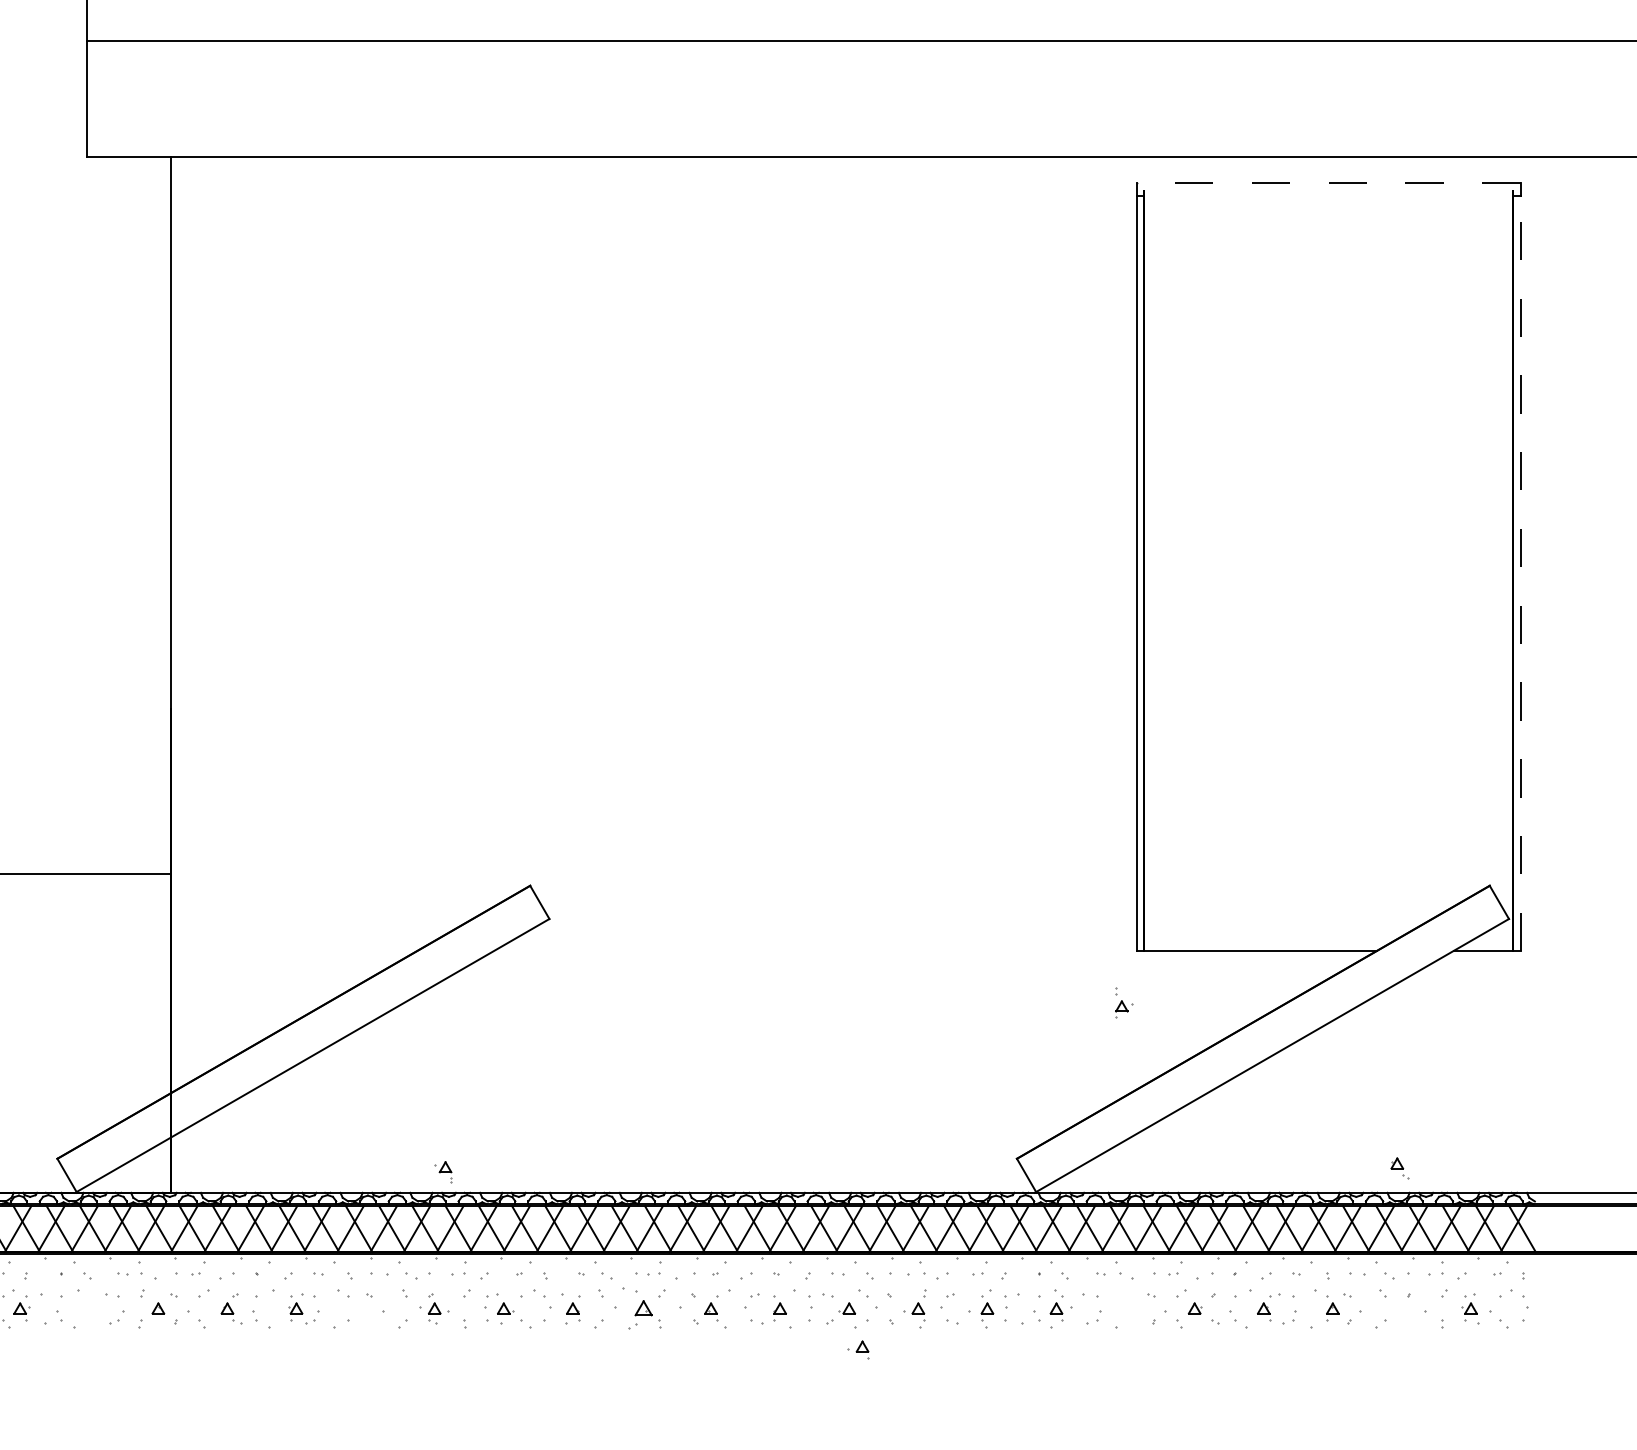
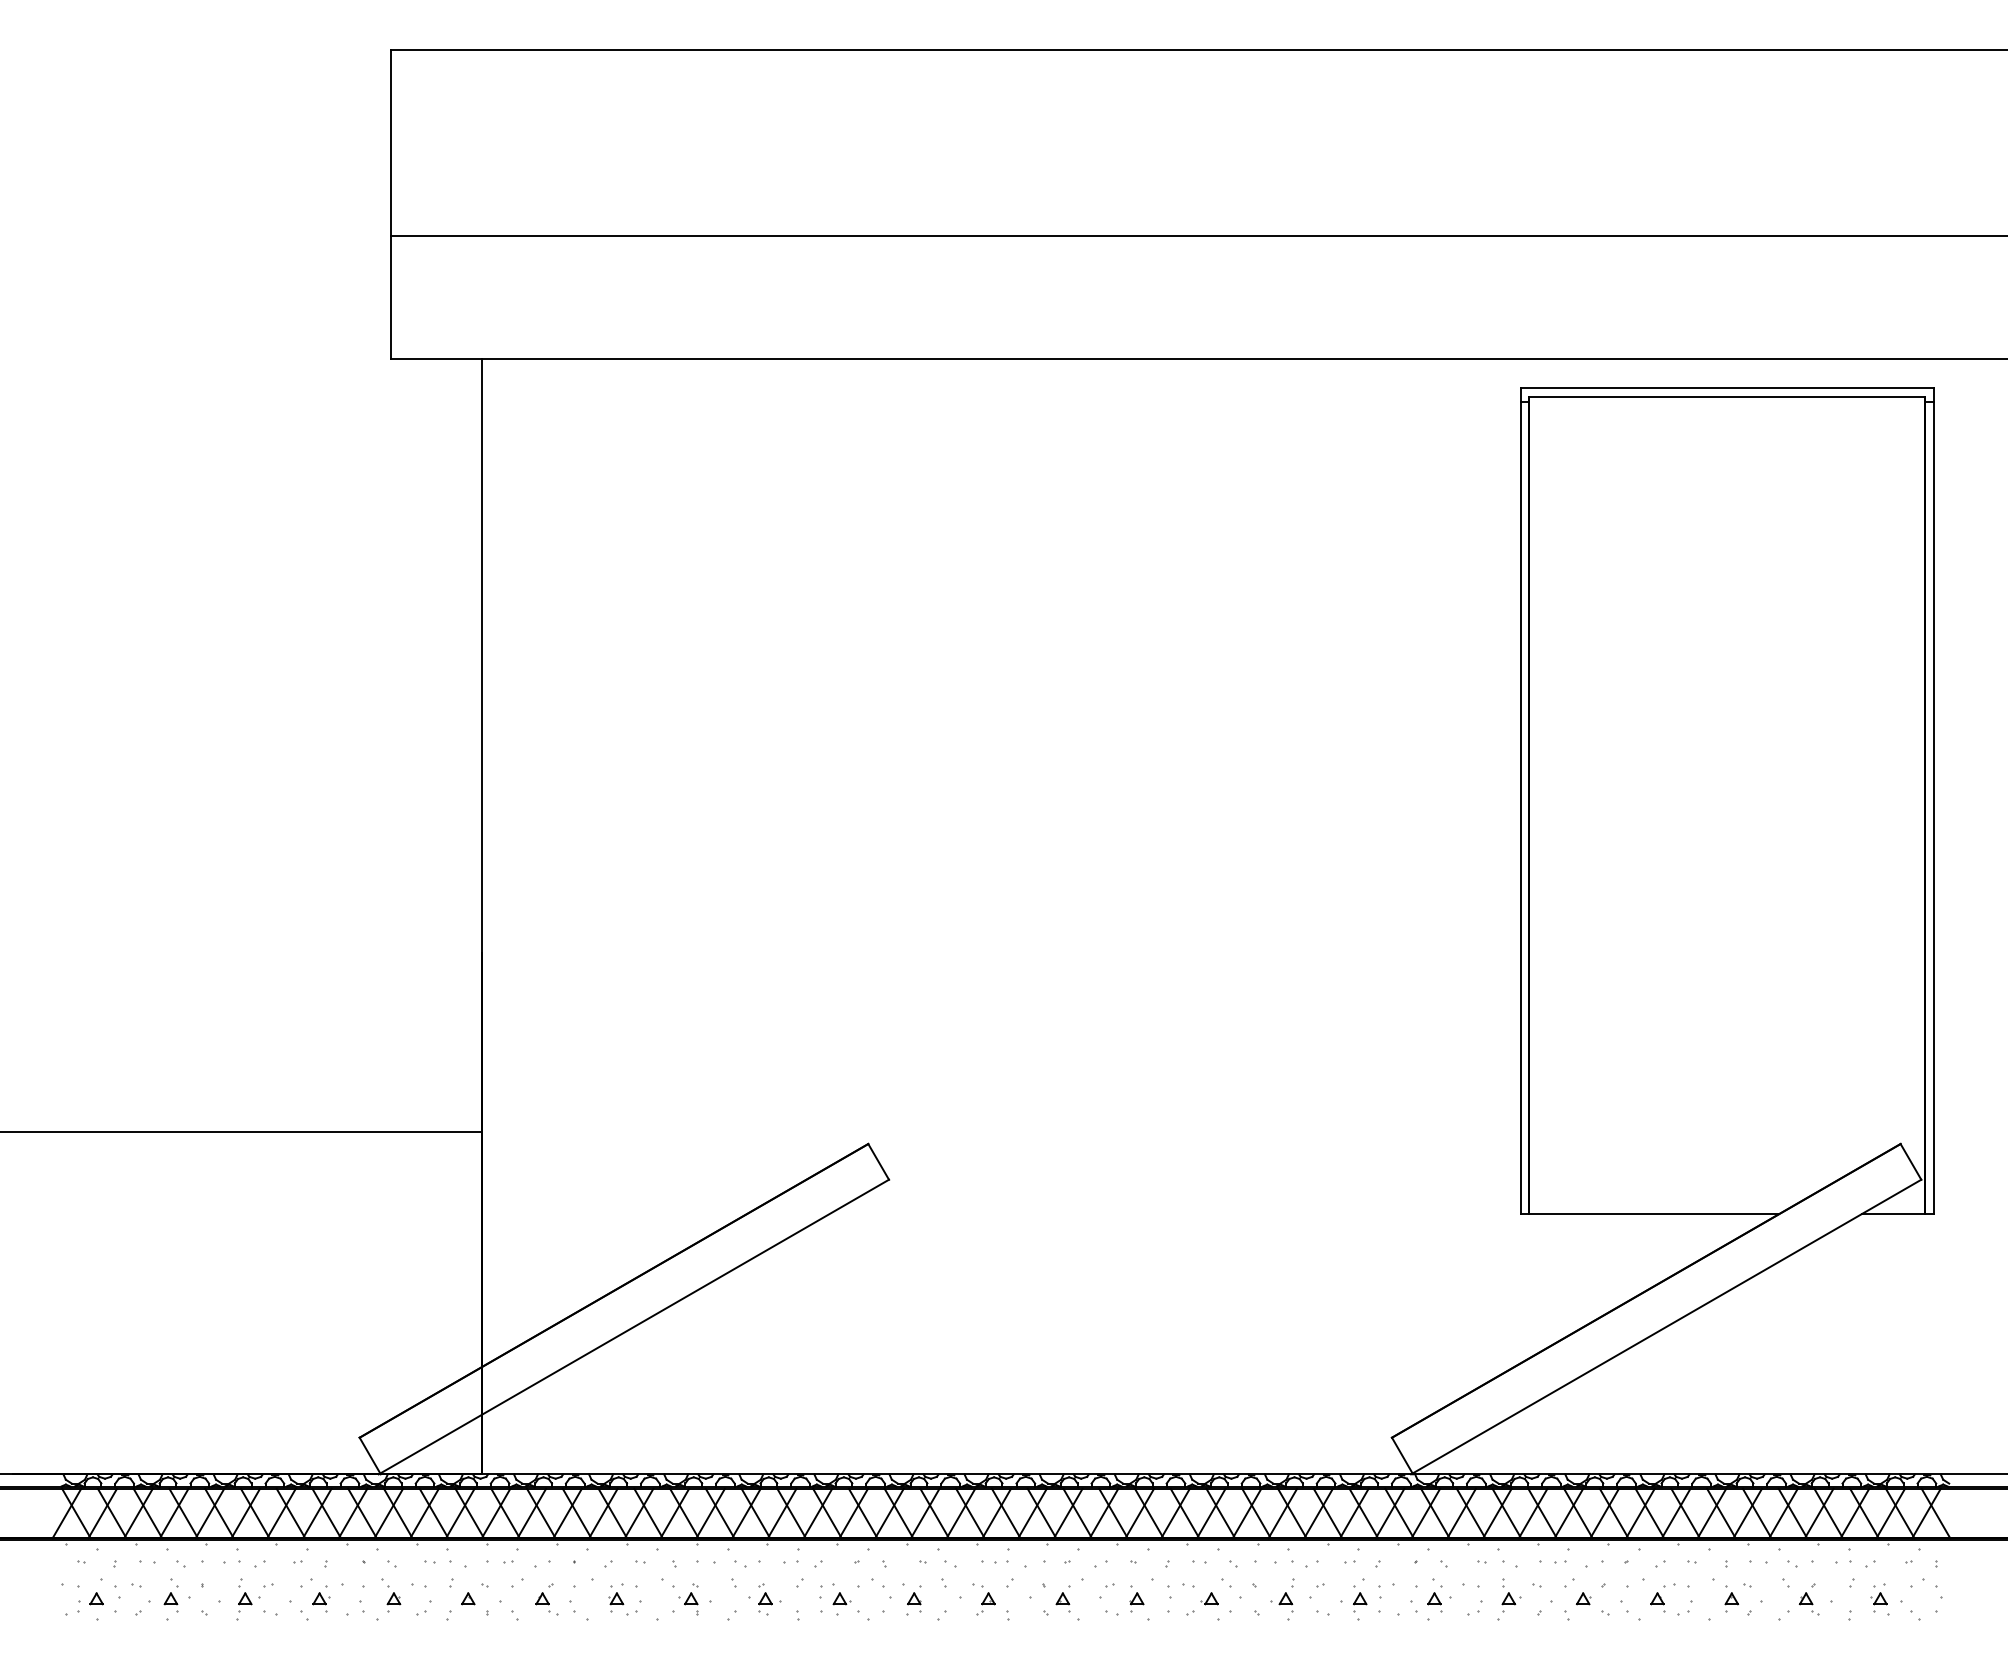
line: (1327, 183) -> (1726, 388), dashed -> solid
line: (1328, 190) -> (1727, 396), added
line: (1520, 573) -> (1933, 807), dashed -> solid
part: (1124, 1003) -> (1511, 1595), moved
part: (1399, 1167) -> (1808, 1603), moved
part: (443, 1171) -> (688, 1603), moved
part: (88, 1308) -> (393, 1598), added
part: (637, 1309) -> (983, 1599), size x0.71
part: (858, 1350) -> (1221, 1643), removed

